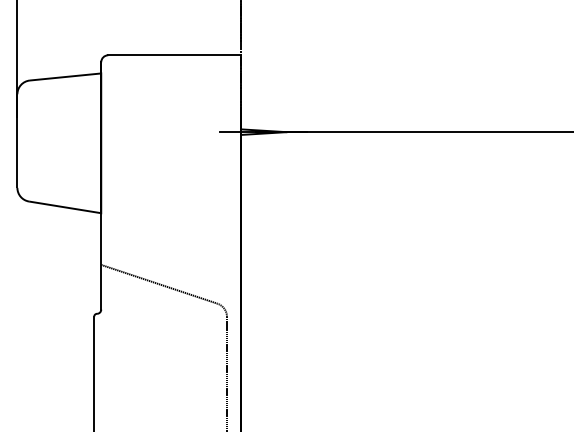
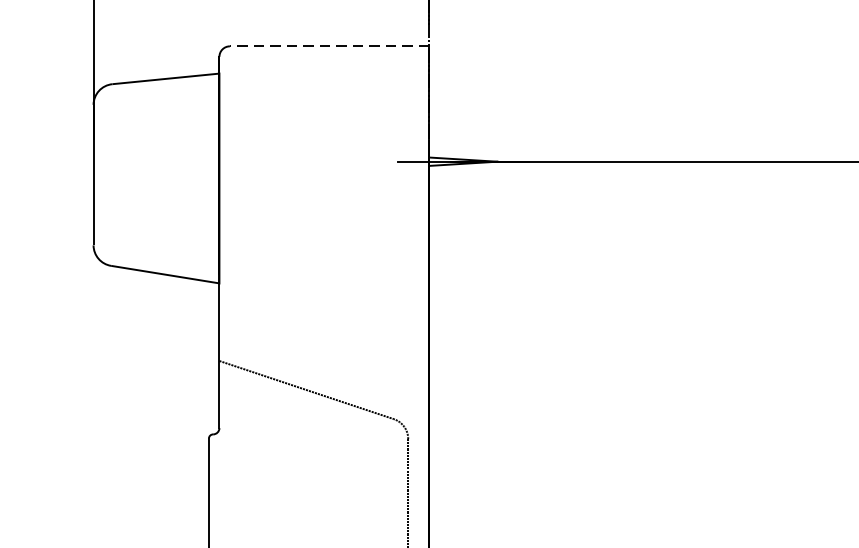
line: (174, 55) -> (329, 46), solid -> dashed

